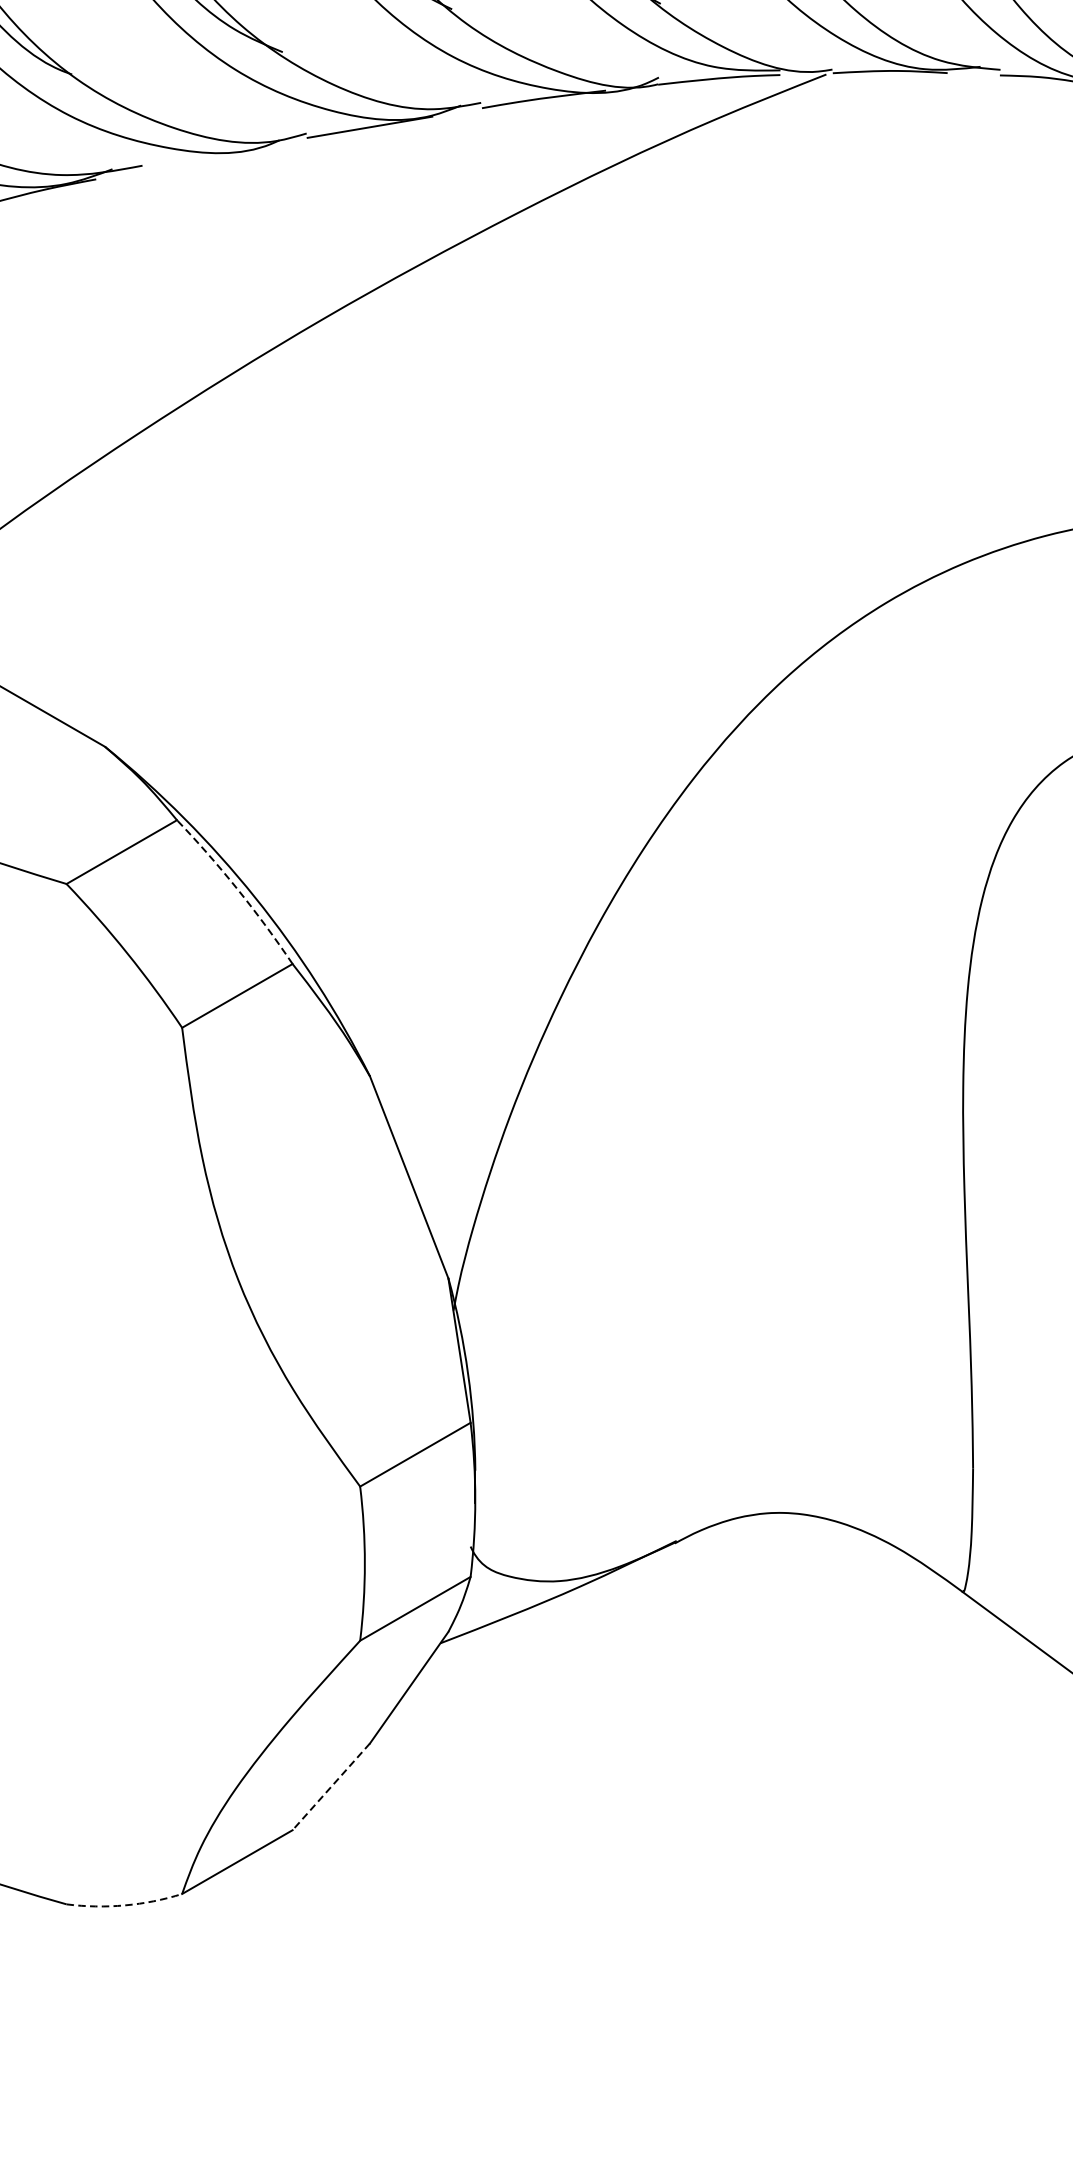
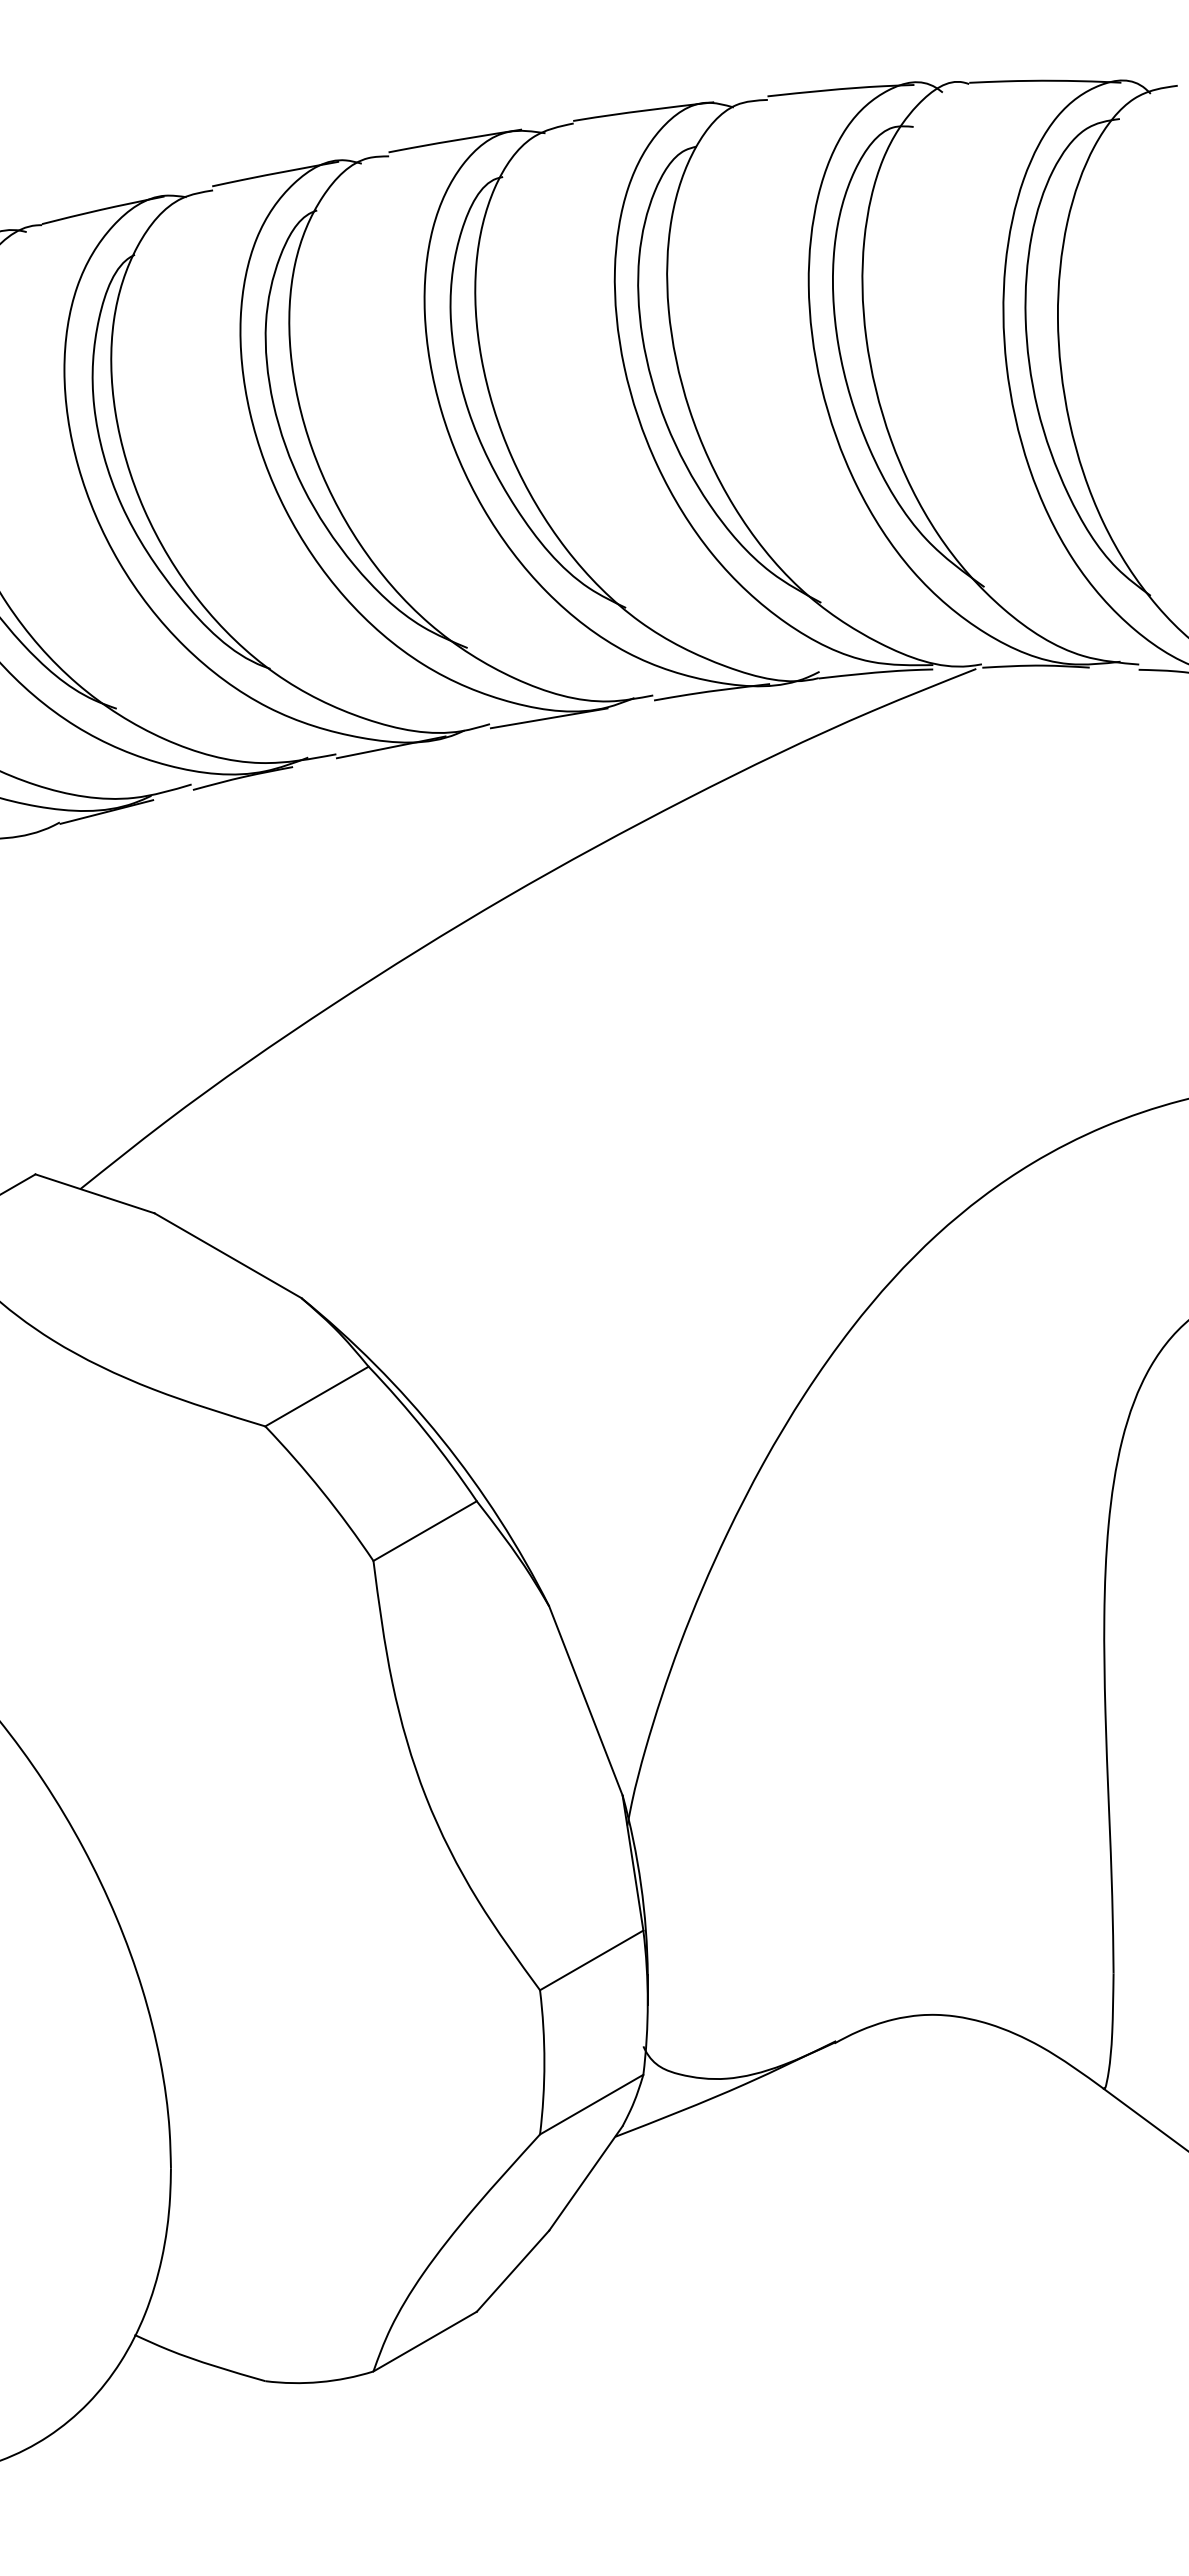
line: (200, 158) -> (390, 747), added
arc: (237, 889) -> (425, 1431), dashed -> solid
line: (330, 1787) -> (512, 2271), dashed -> solid
arc: (124, 1905) -> (319, 2382), dashed -> solid

